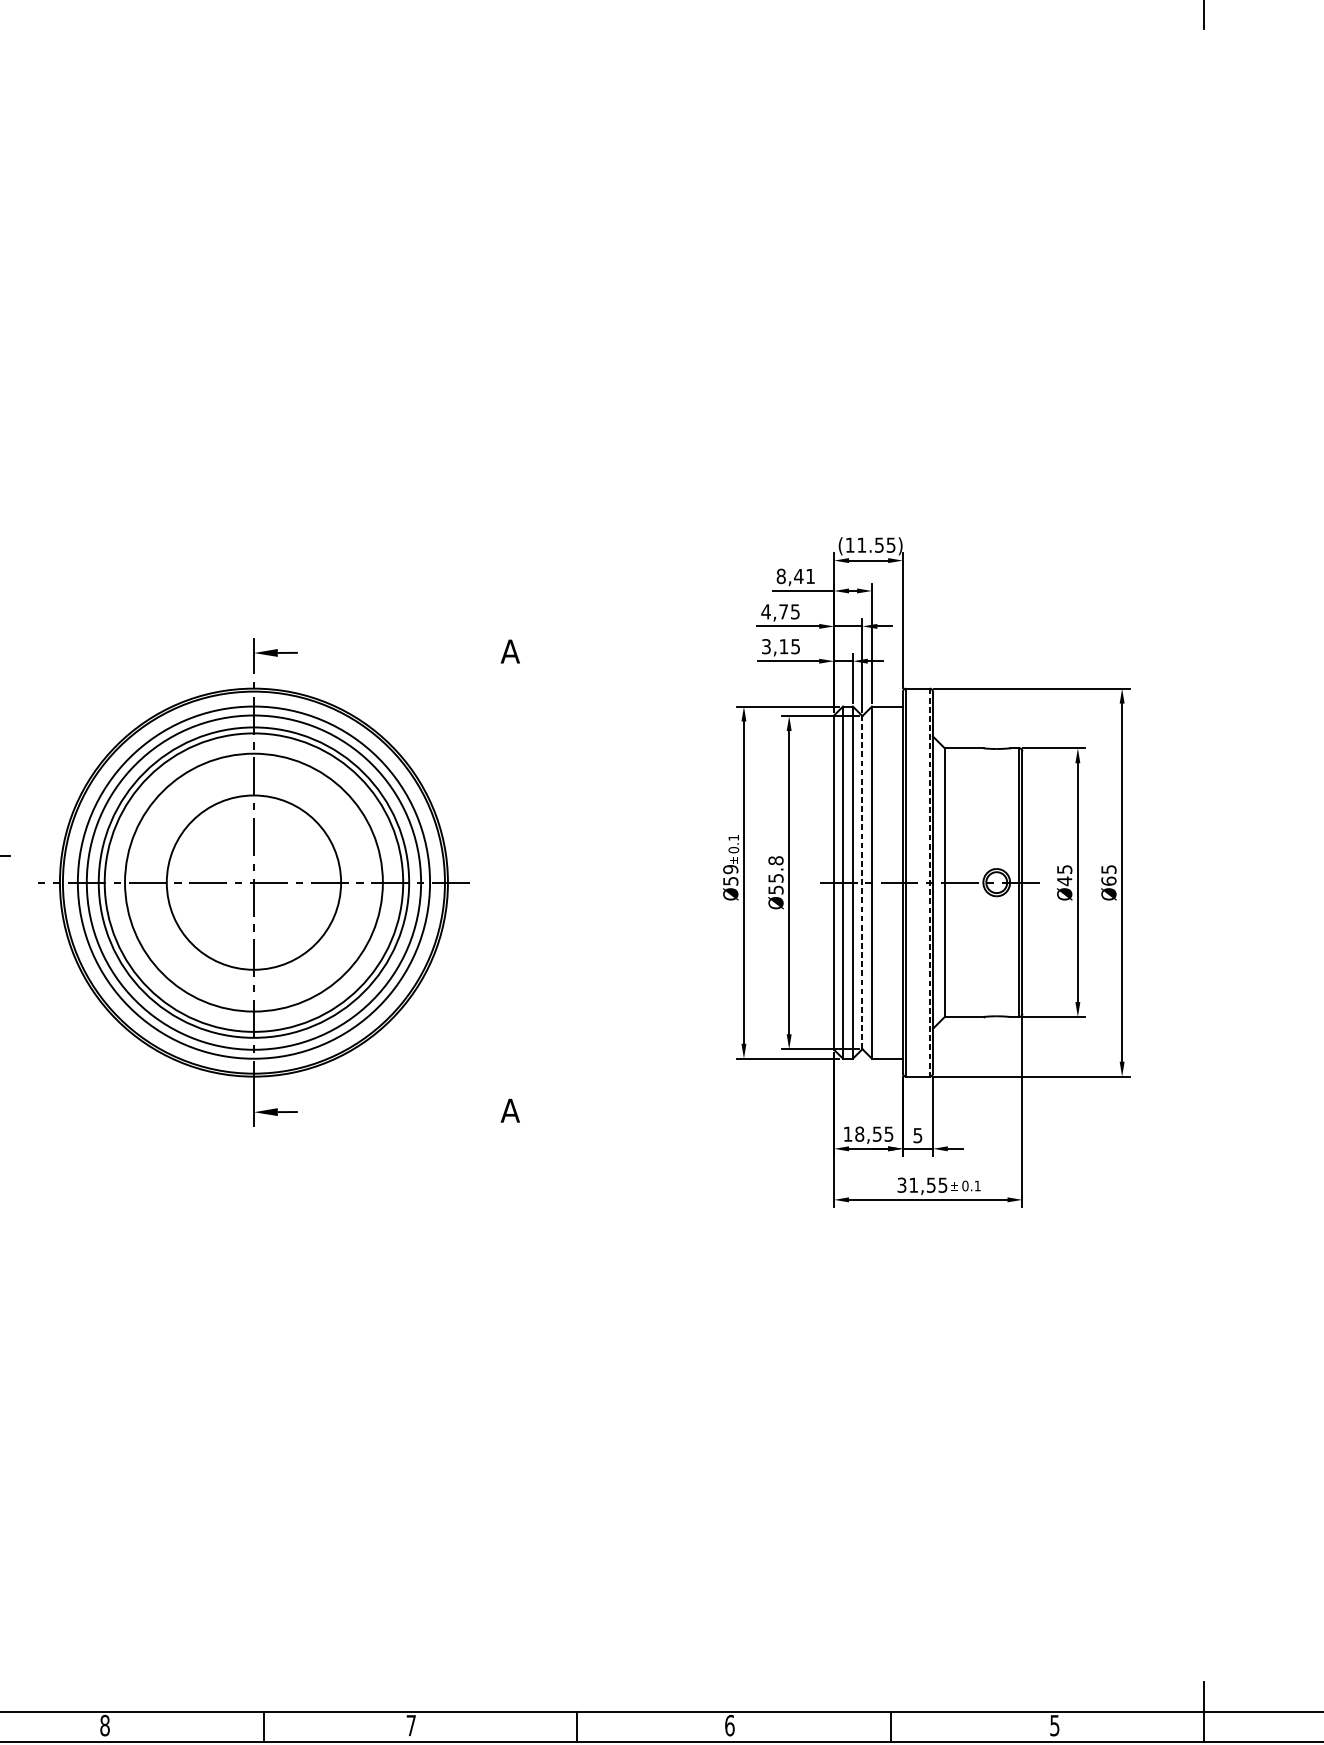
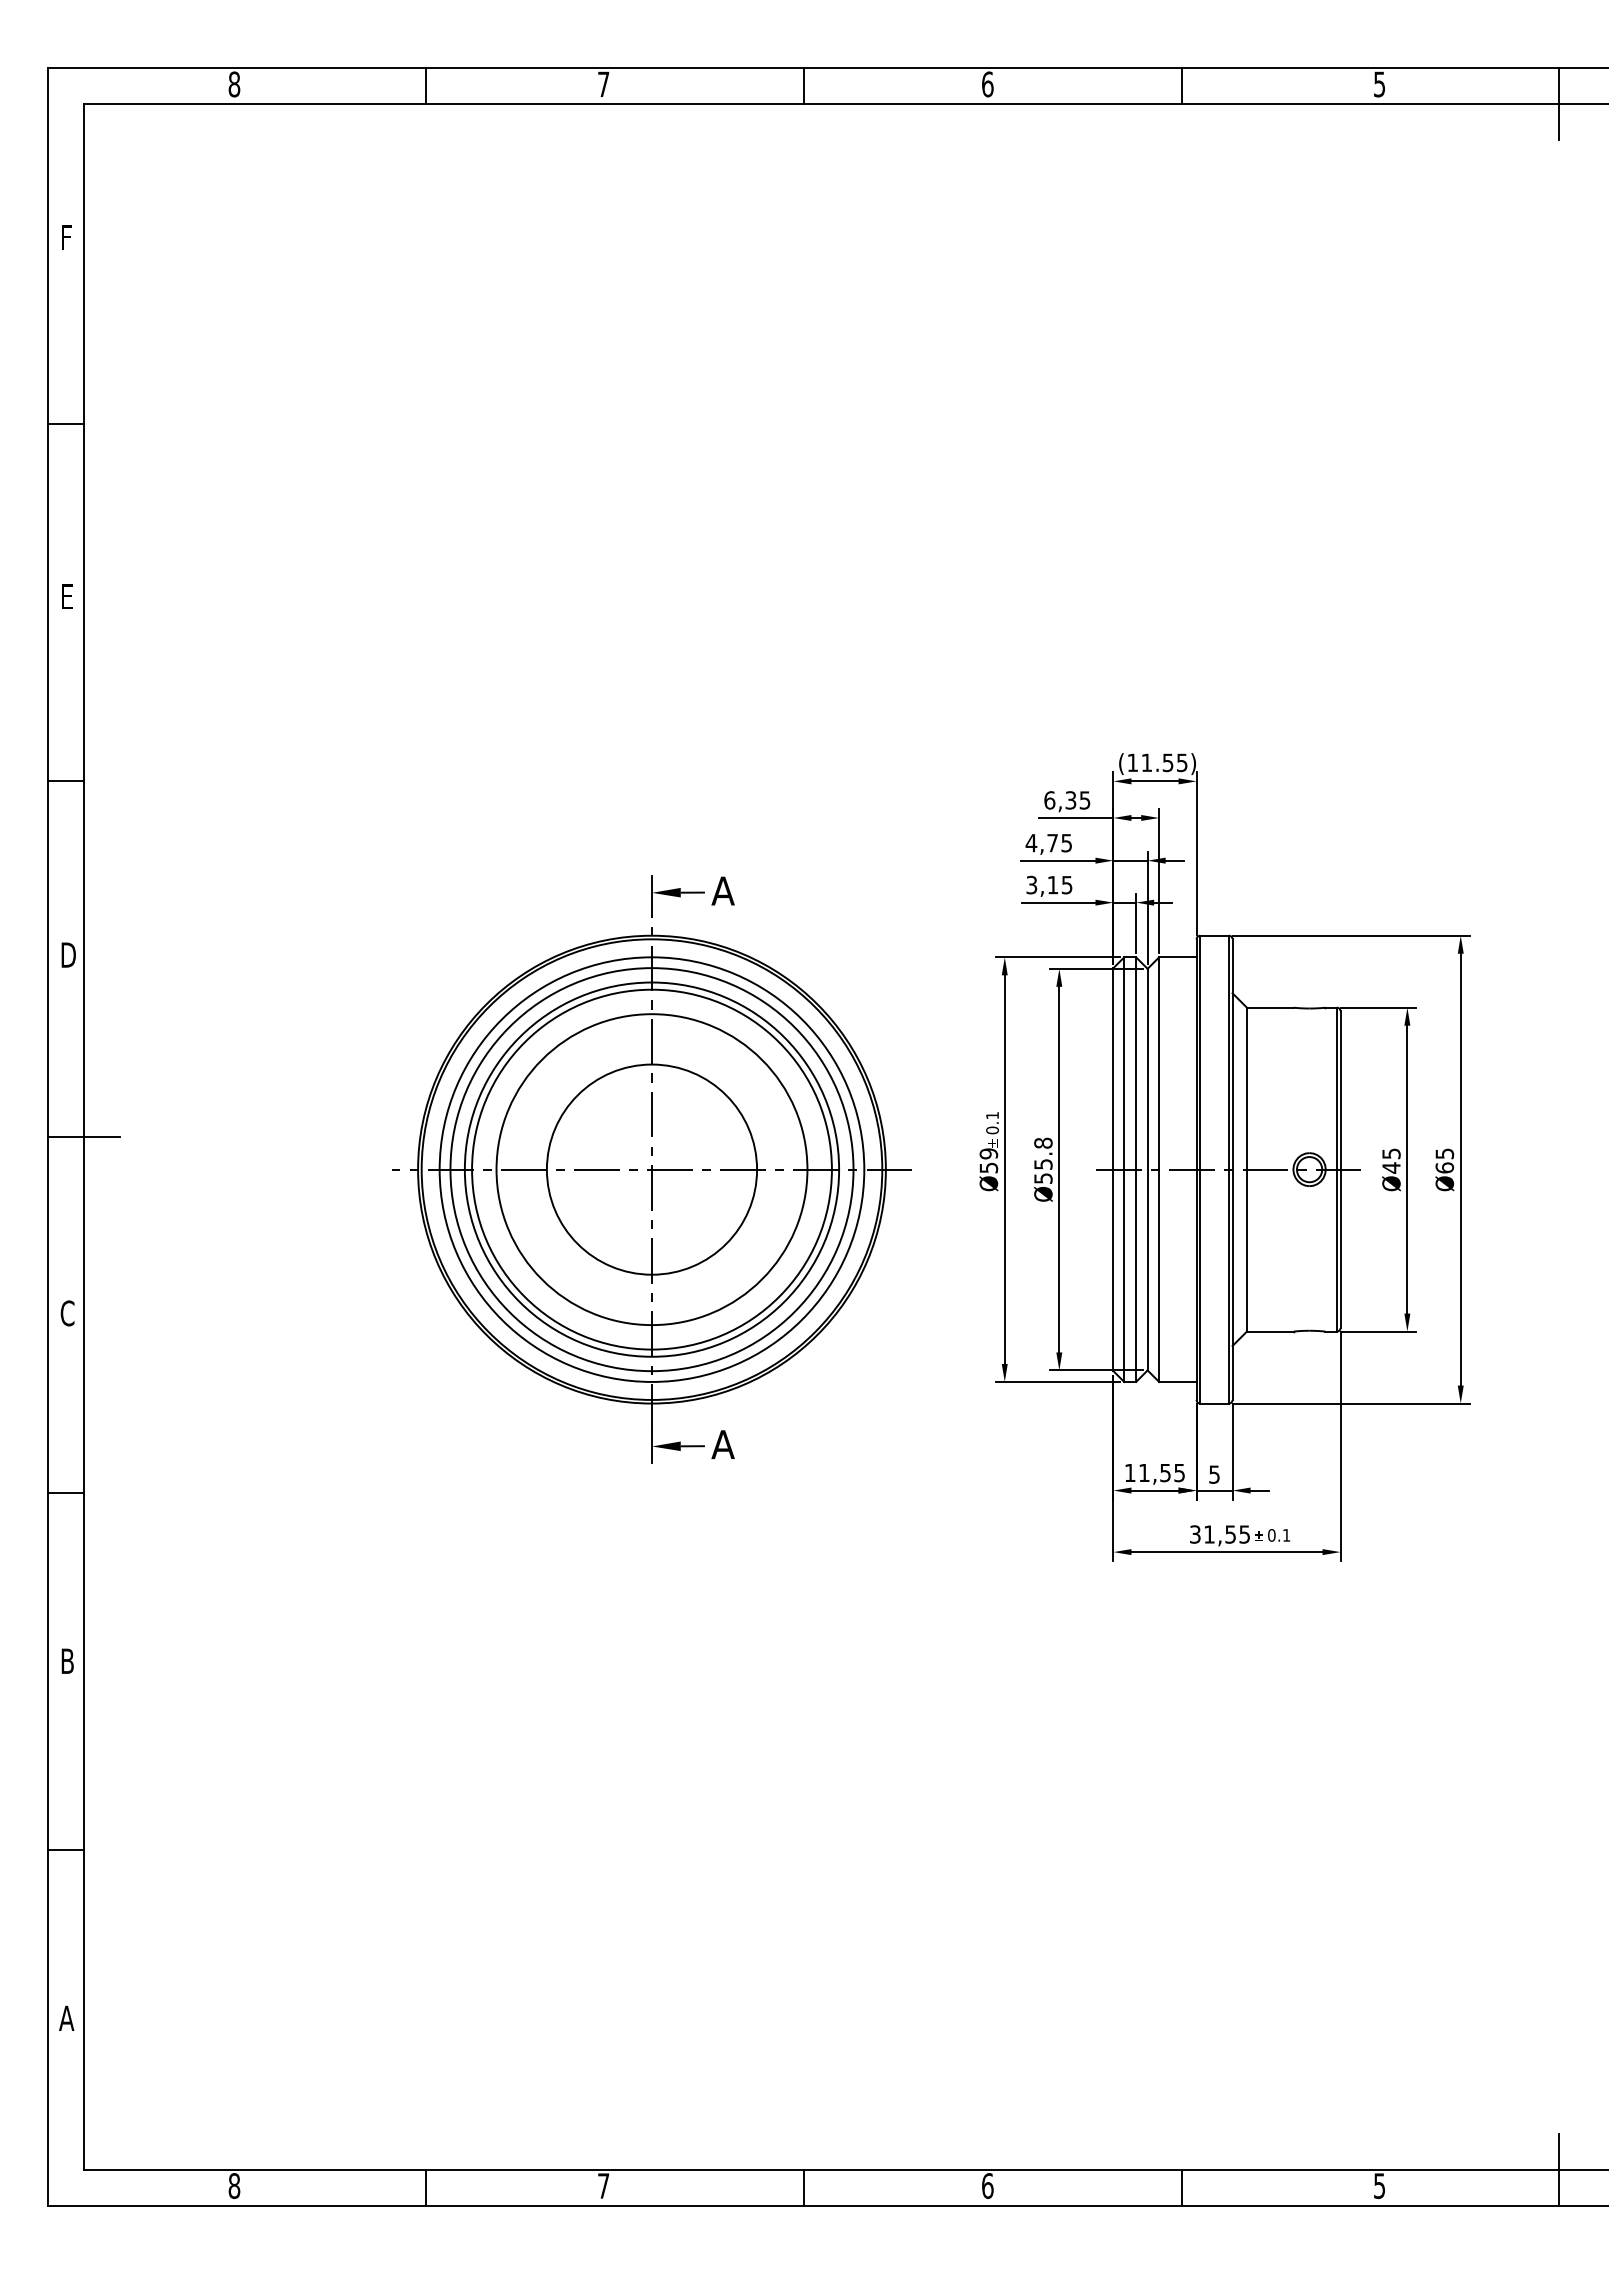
text: (795, 576) -> (1067, 800), 8,41 -> 6,35
part: (253, 882) -> (651, 1169), moved
line: (862, 882) -> (1147, 1169), dashed -> solid
line: (929, 882) -> (1228, 1169), dashed -> solid
text: (859, 1133) -> (1143, 1472), 18,55 -> 11,55

